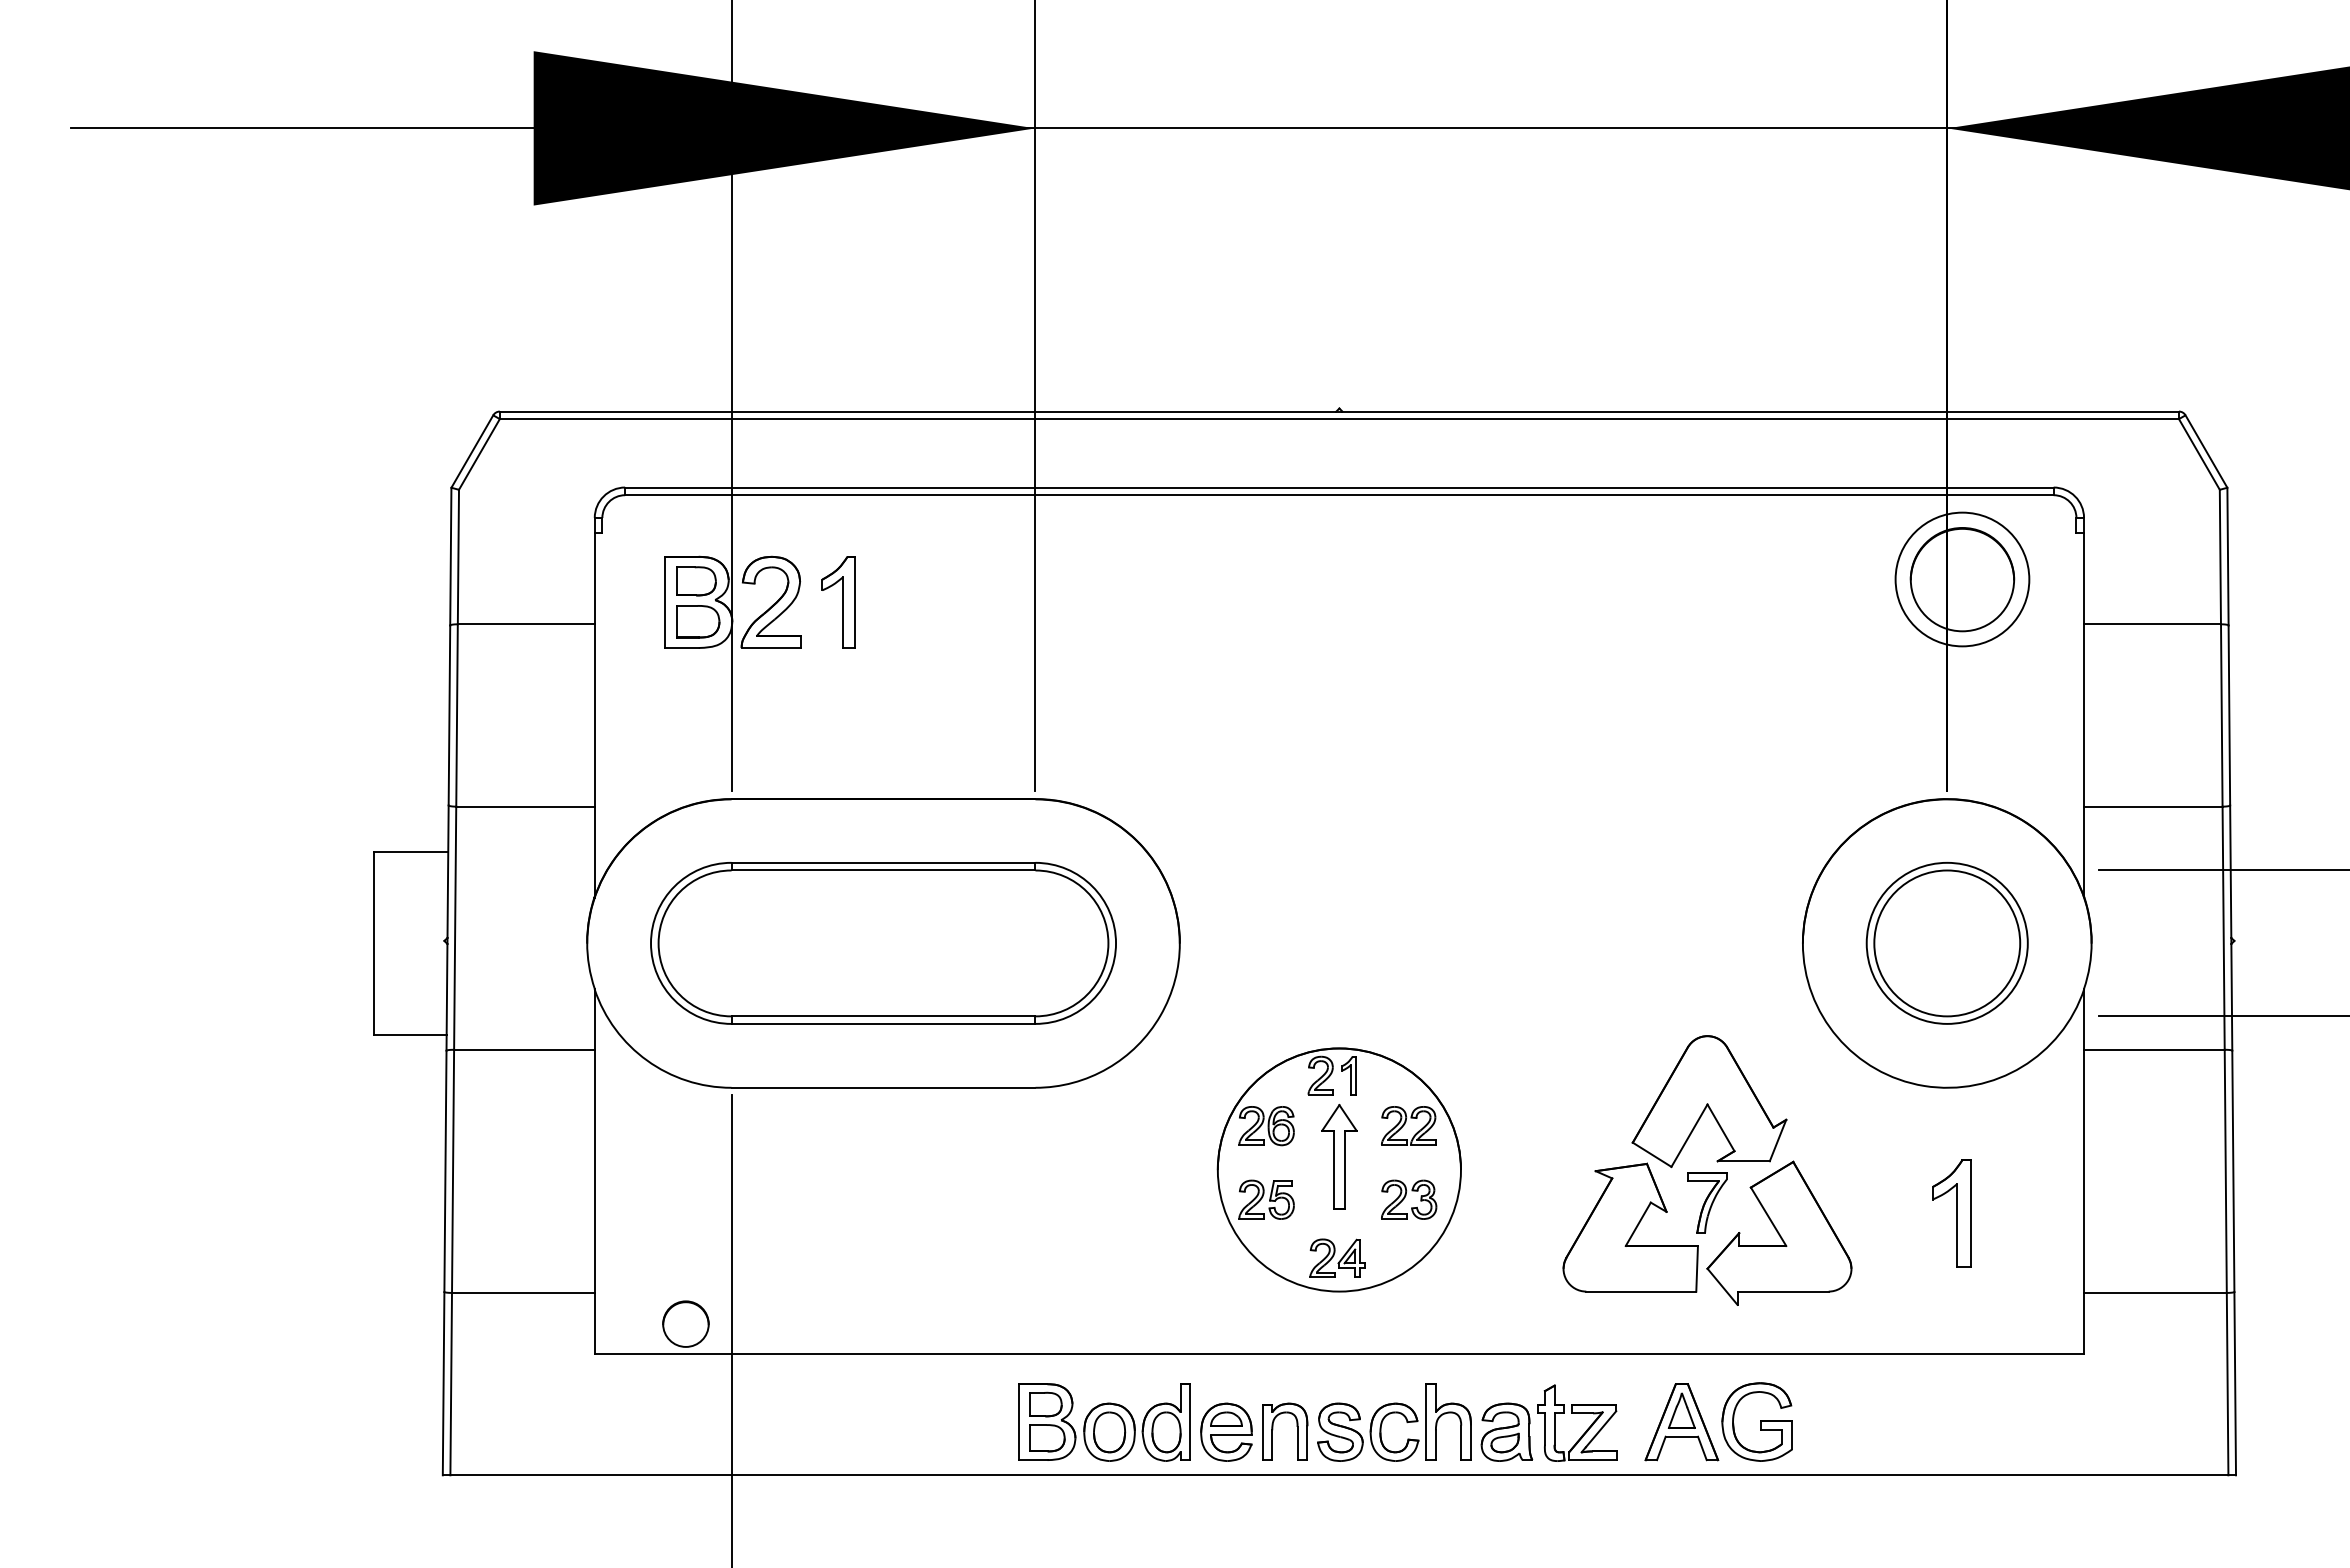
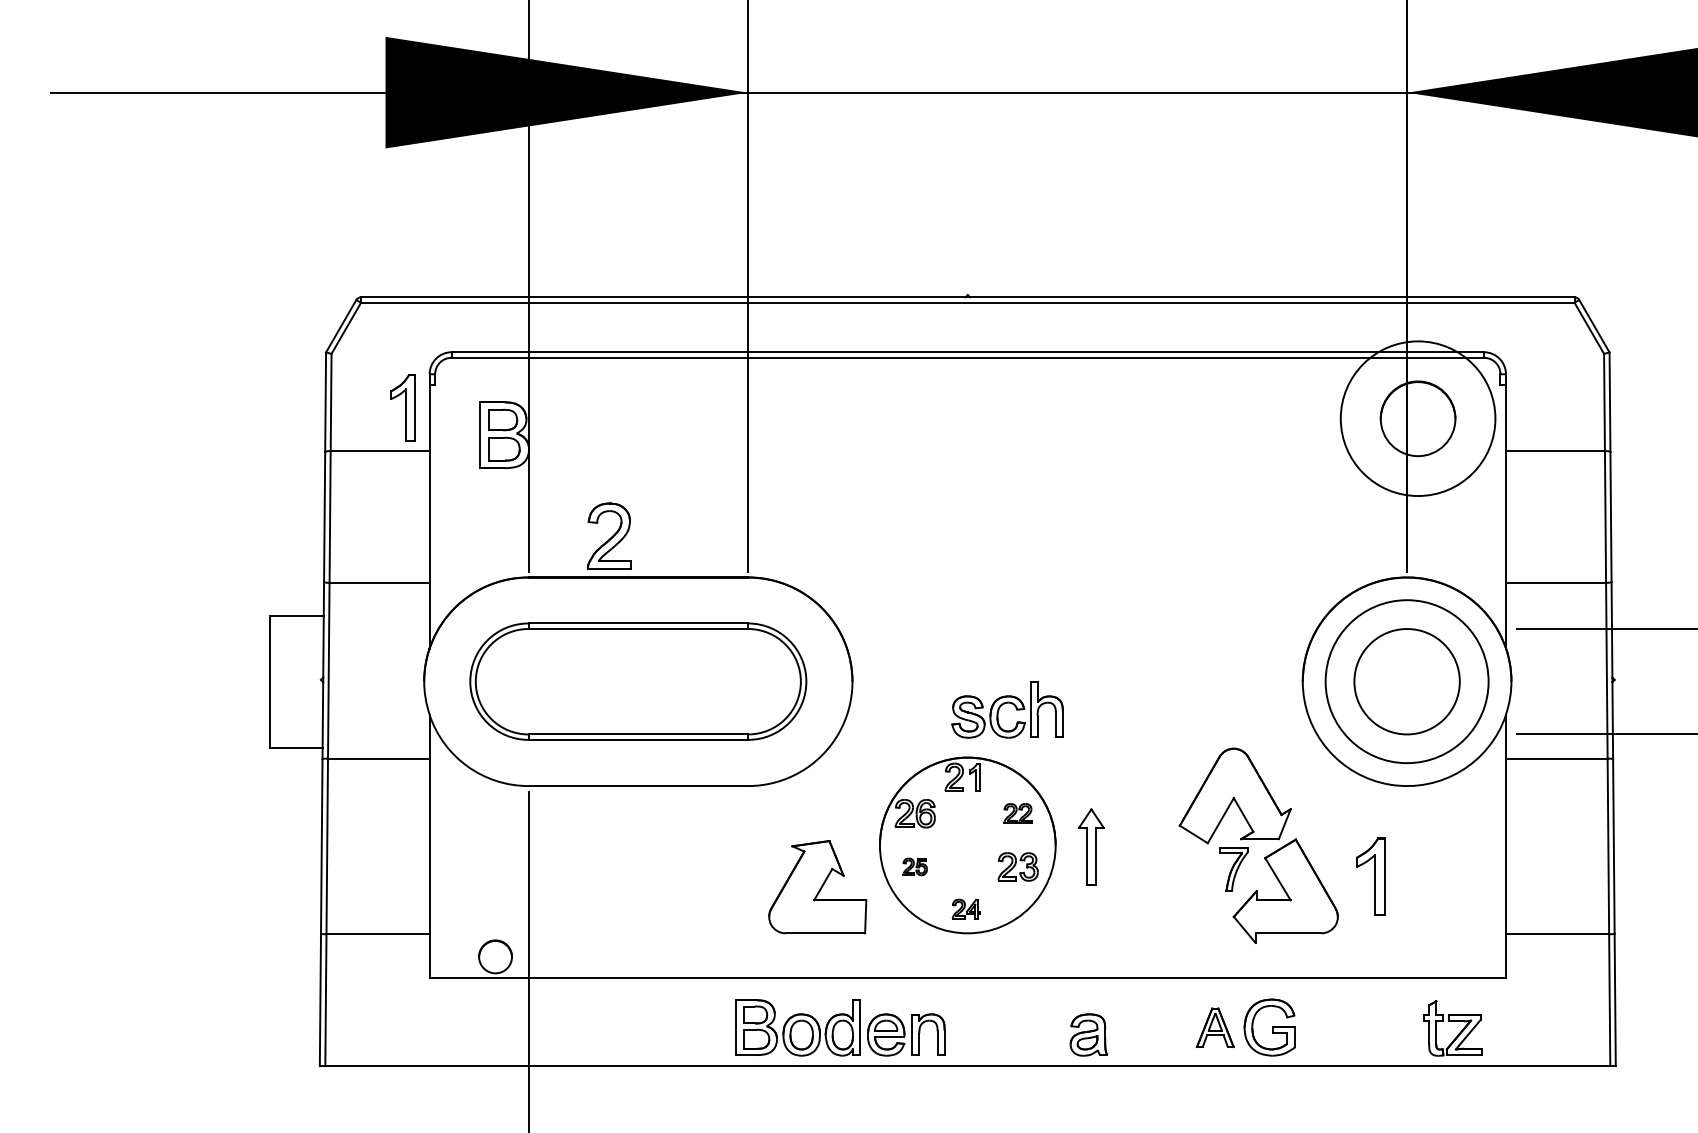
circle: (1962, 579) -> (1418, 418), size x1.6
part: (770, 601) -> (608, 535), moved
part: (838, 602) -> (402, 407), moved
circle: (1946, 942) -> (1406, 681), size x1.4
part: (1408, 1125) -> (1017, 813), size x0.7
part: (1339, 1156) -> (1091, 846), moved
part: (1266, 1199) -> (915, 866), size x0.6
part: (1951, 1213) -> (1370, 876), moved
part: (1630, 1227) -> (817, 887), moved
part: (1337, 1257) -> (966, 908), size x0.7
part: (1577, 1413) -> (1452, 1021), moved
part: (1390, 1414) -> (1004, 704), moved
part: (1681, 1422) -> (1215, 1027), size x0.7

